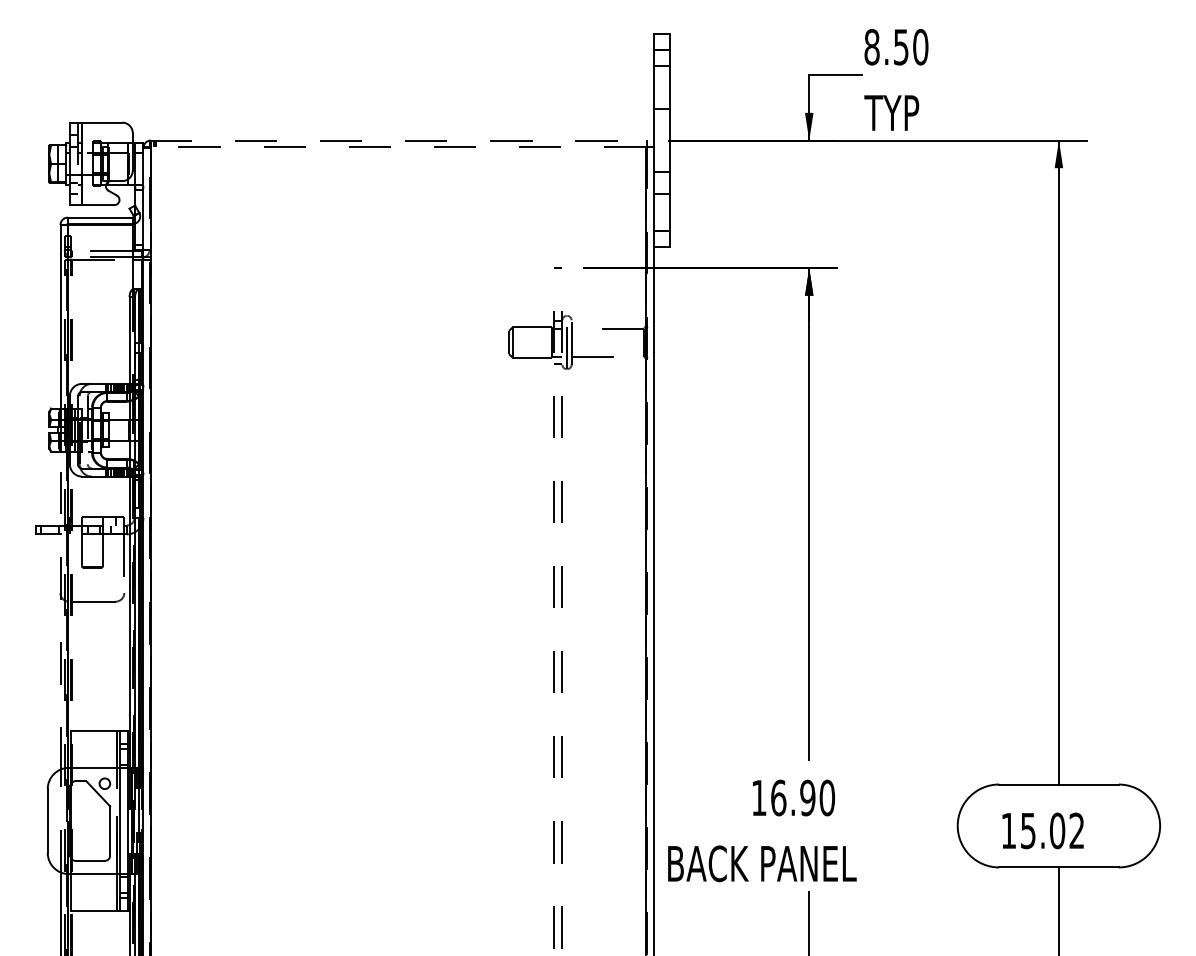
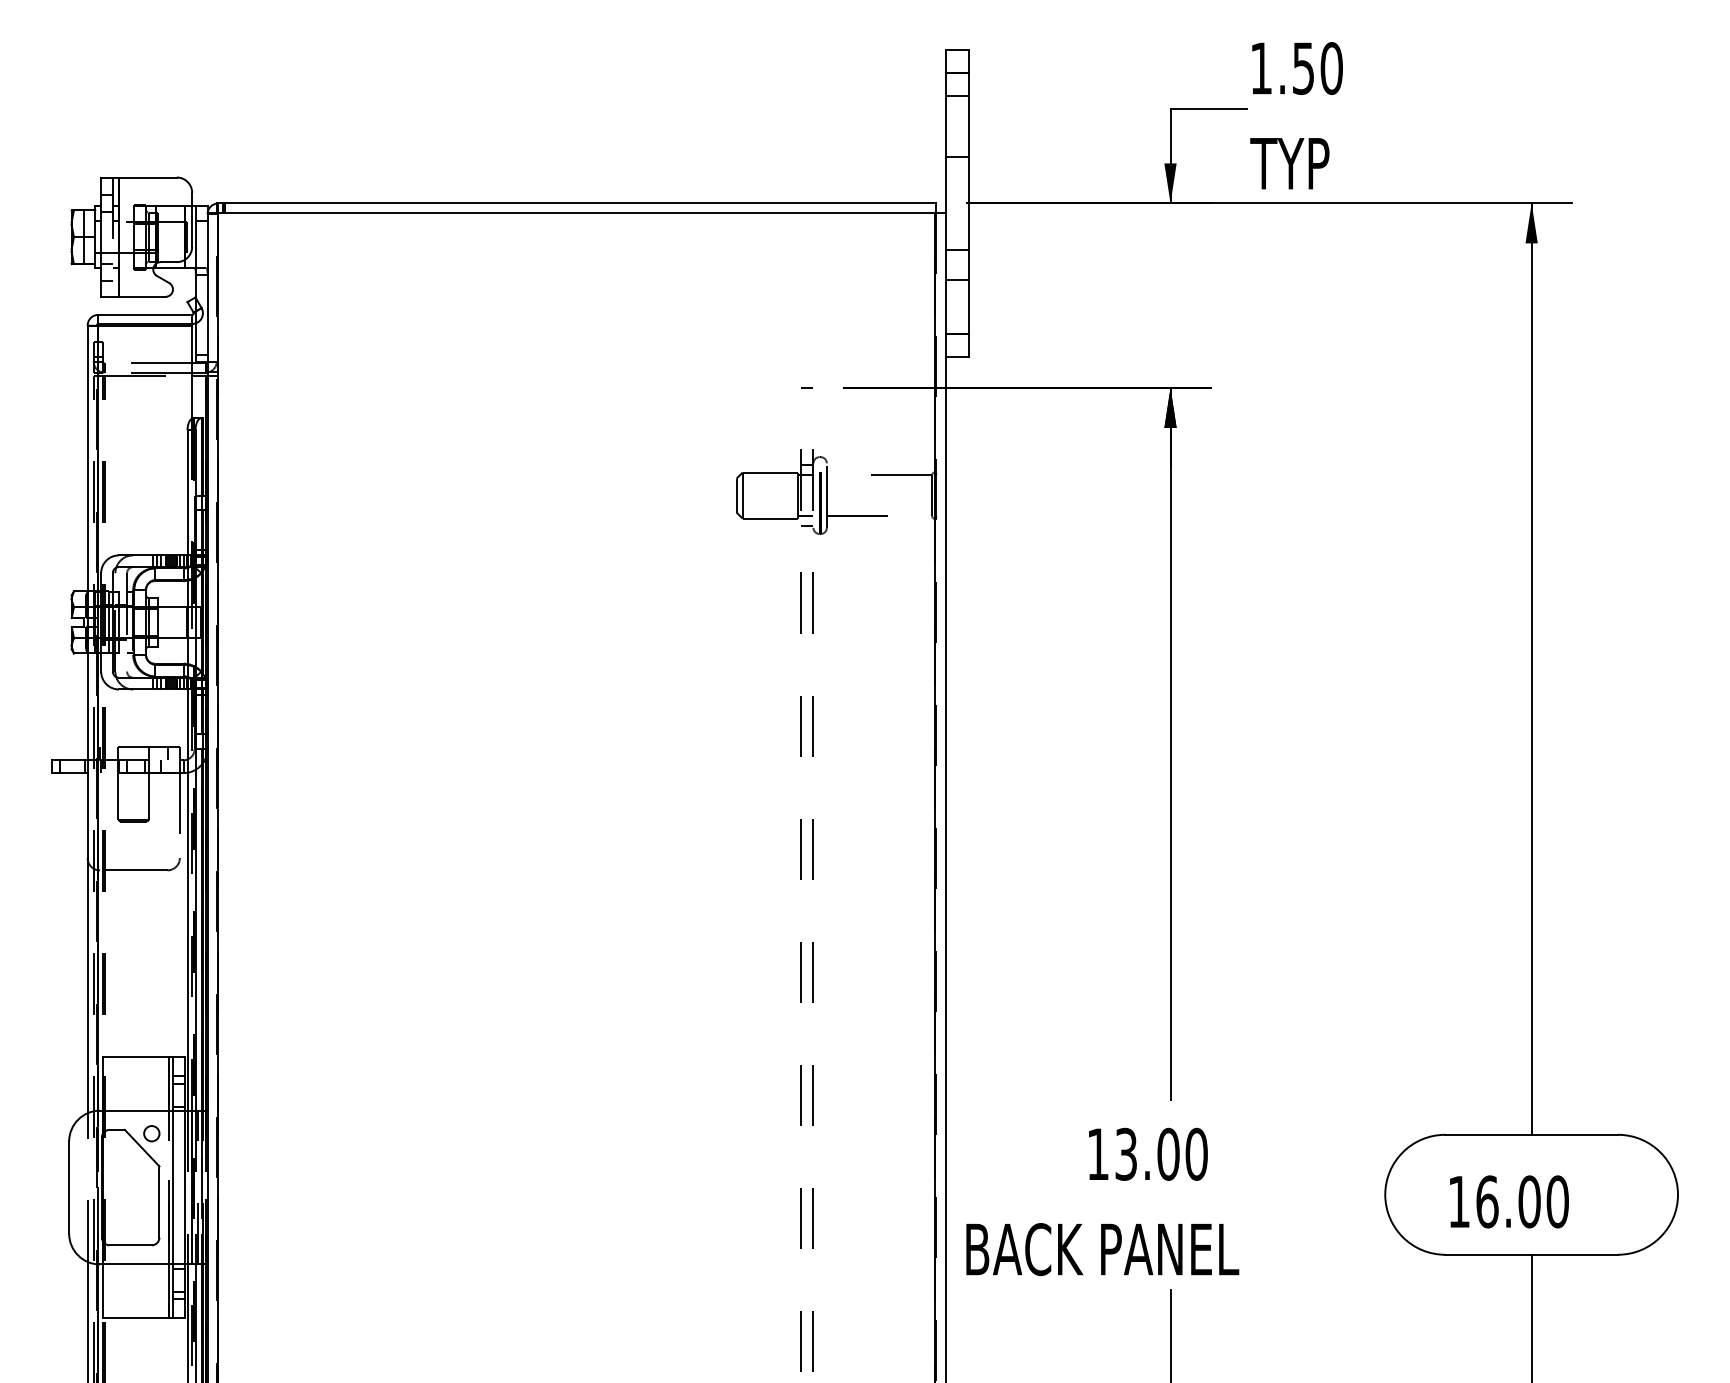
text: (871, 47) -> (1260, 68), 8.50 -> 1.50
line: (398, 140) -> (576, 203), dashed -> solid
line: (398, 146) -> (576, 212), dashed -> solid
line: (60, 610) -> (87, 883), dashed -> solid
text: (793, 797) -> (1147, 1153), 16.90 -> 13.00
text: (1052, 830) -> (1522, 1201), 15.02 -> 16.00

